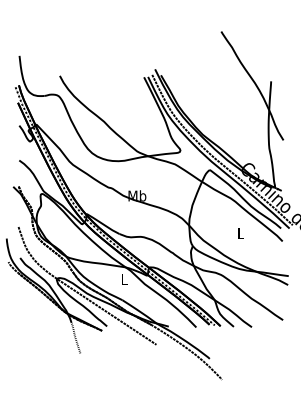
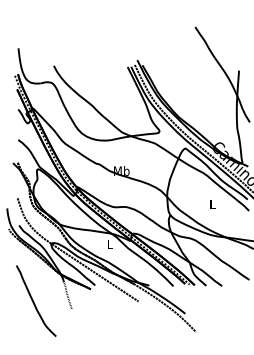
curve: (37, 344) -> (34, 301), added

